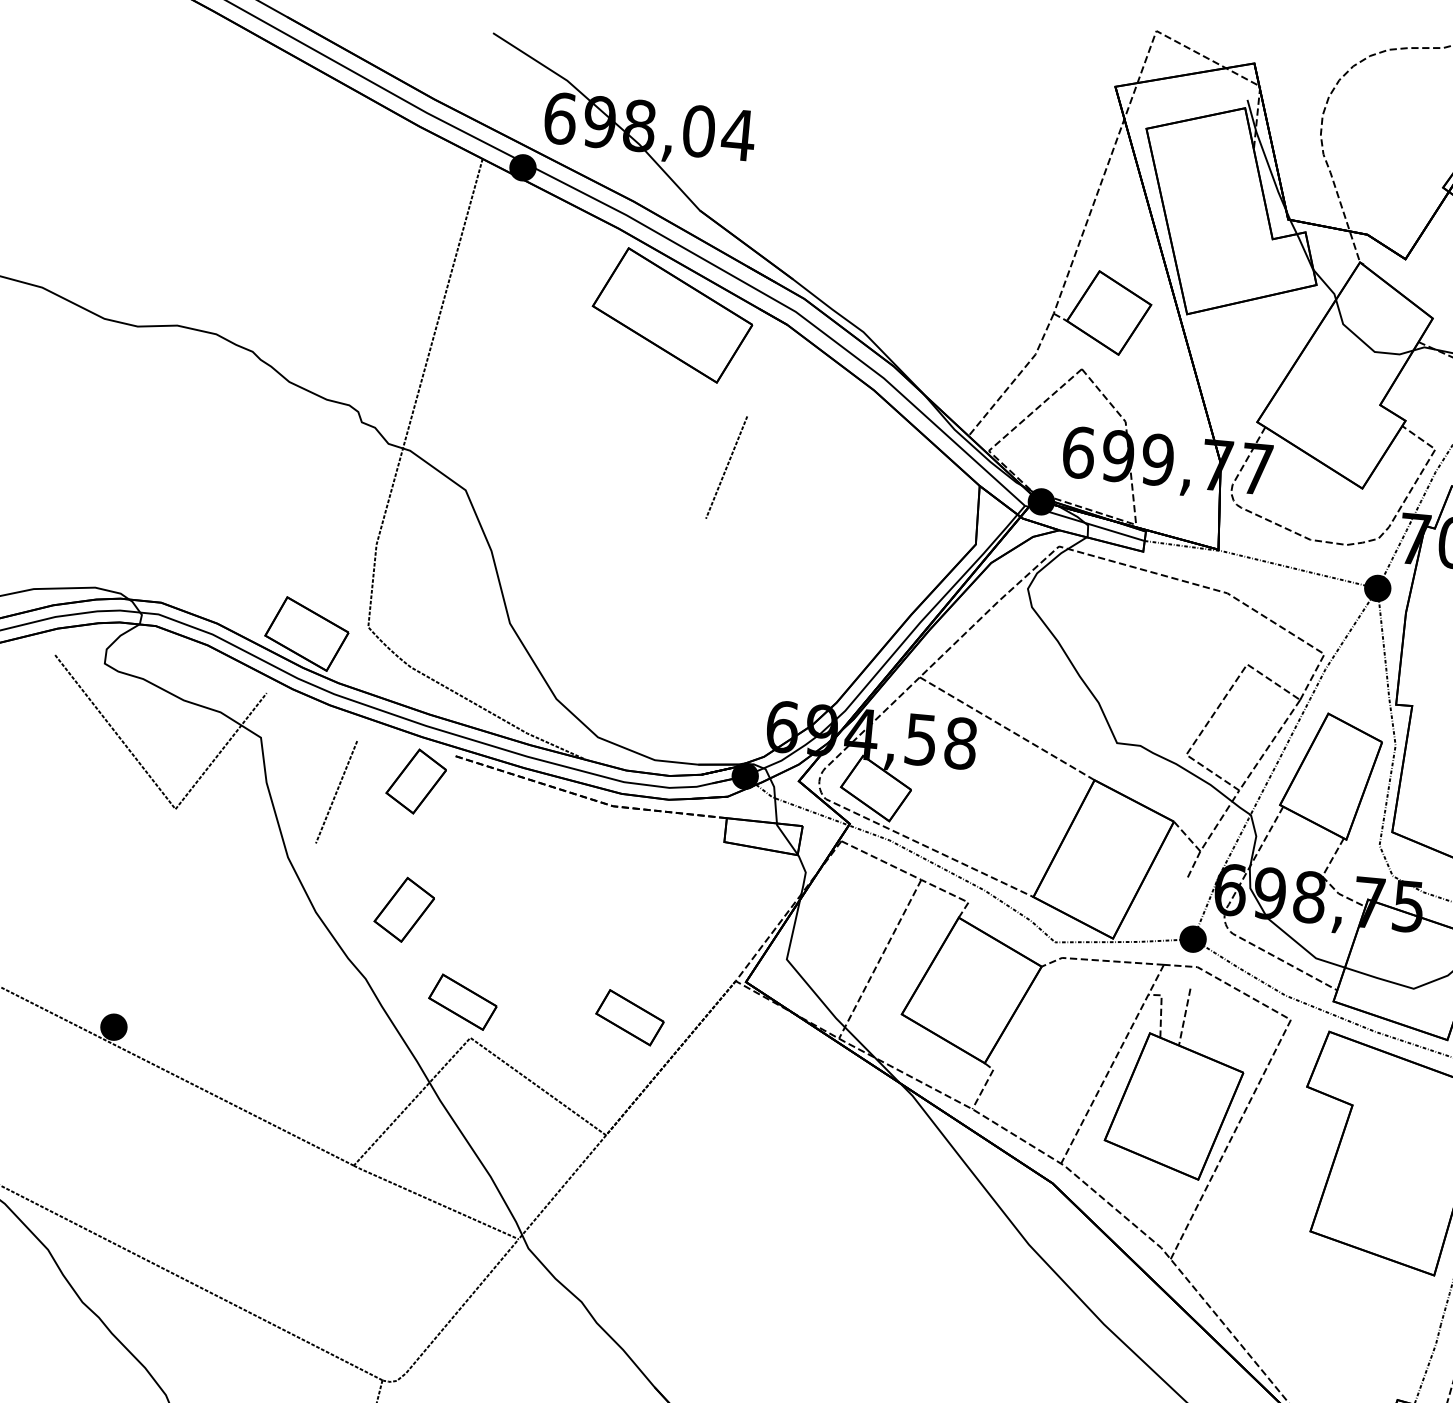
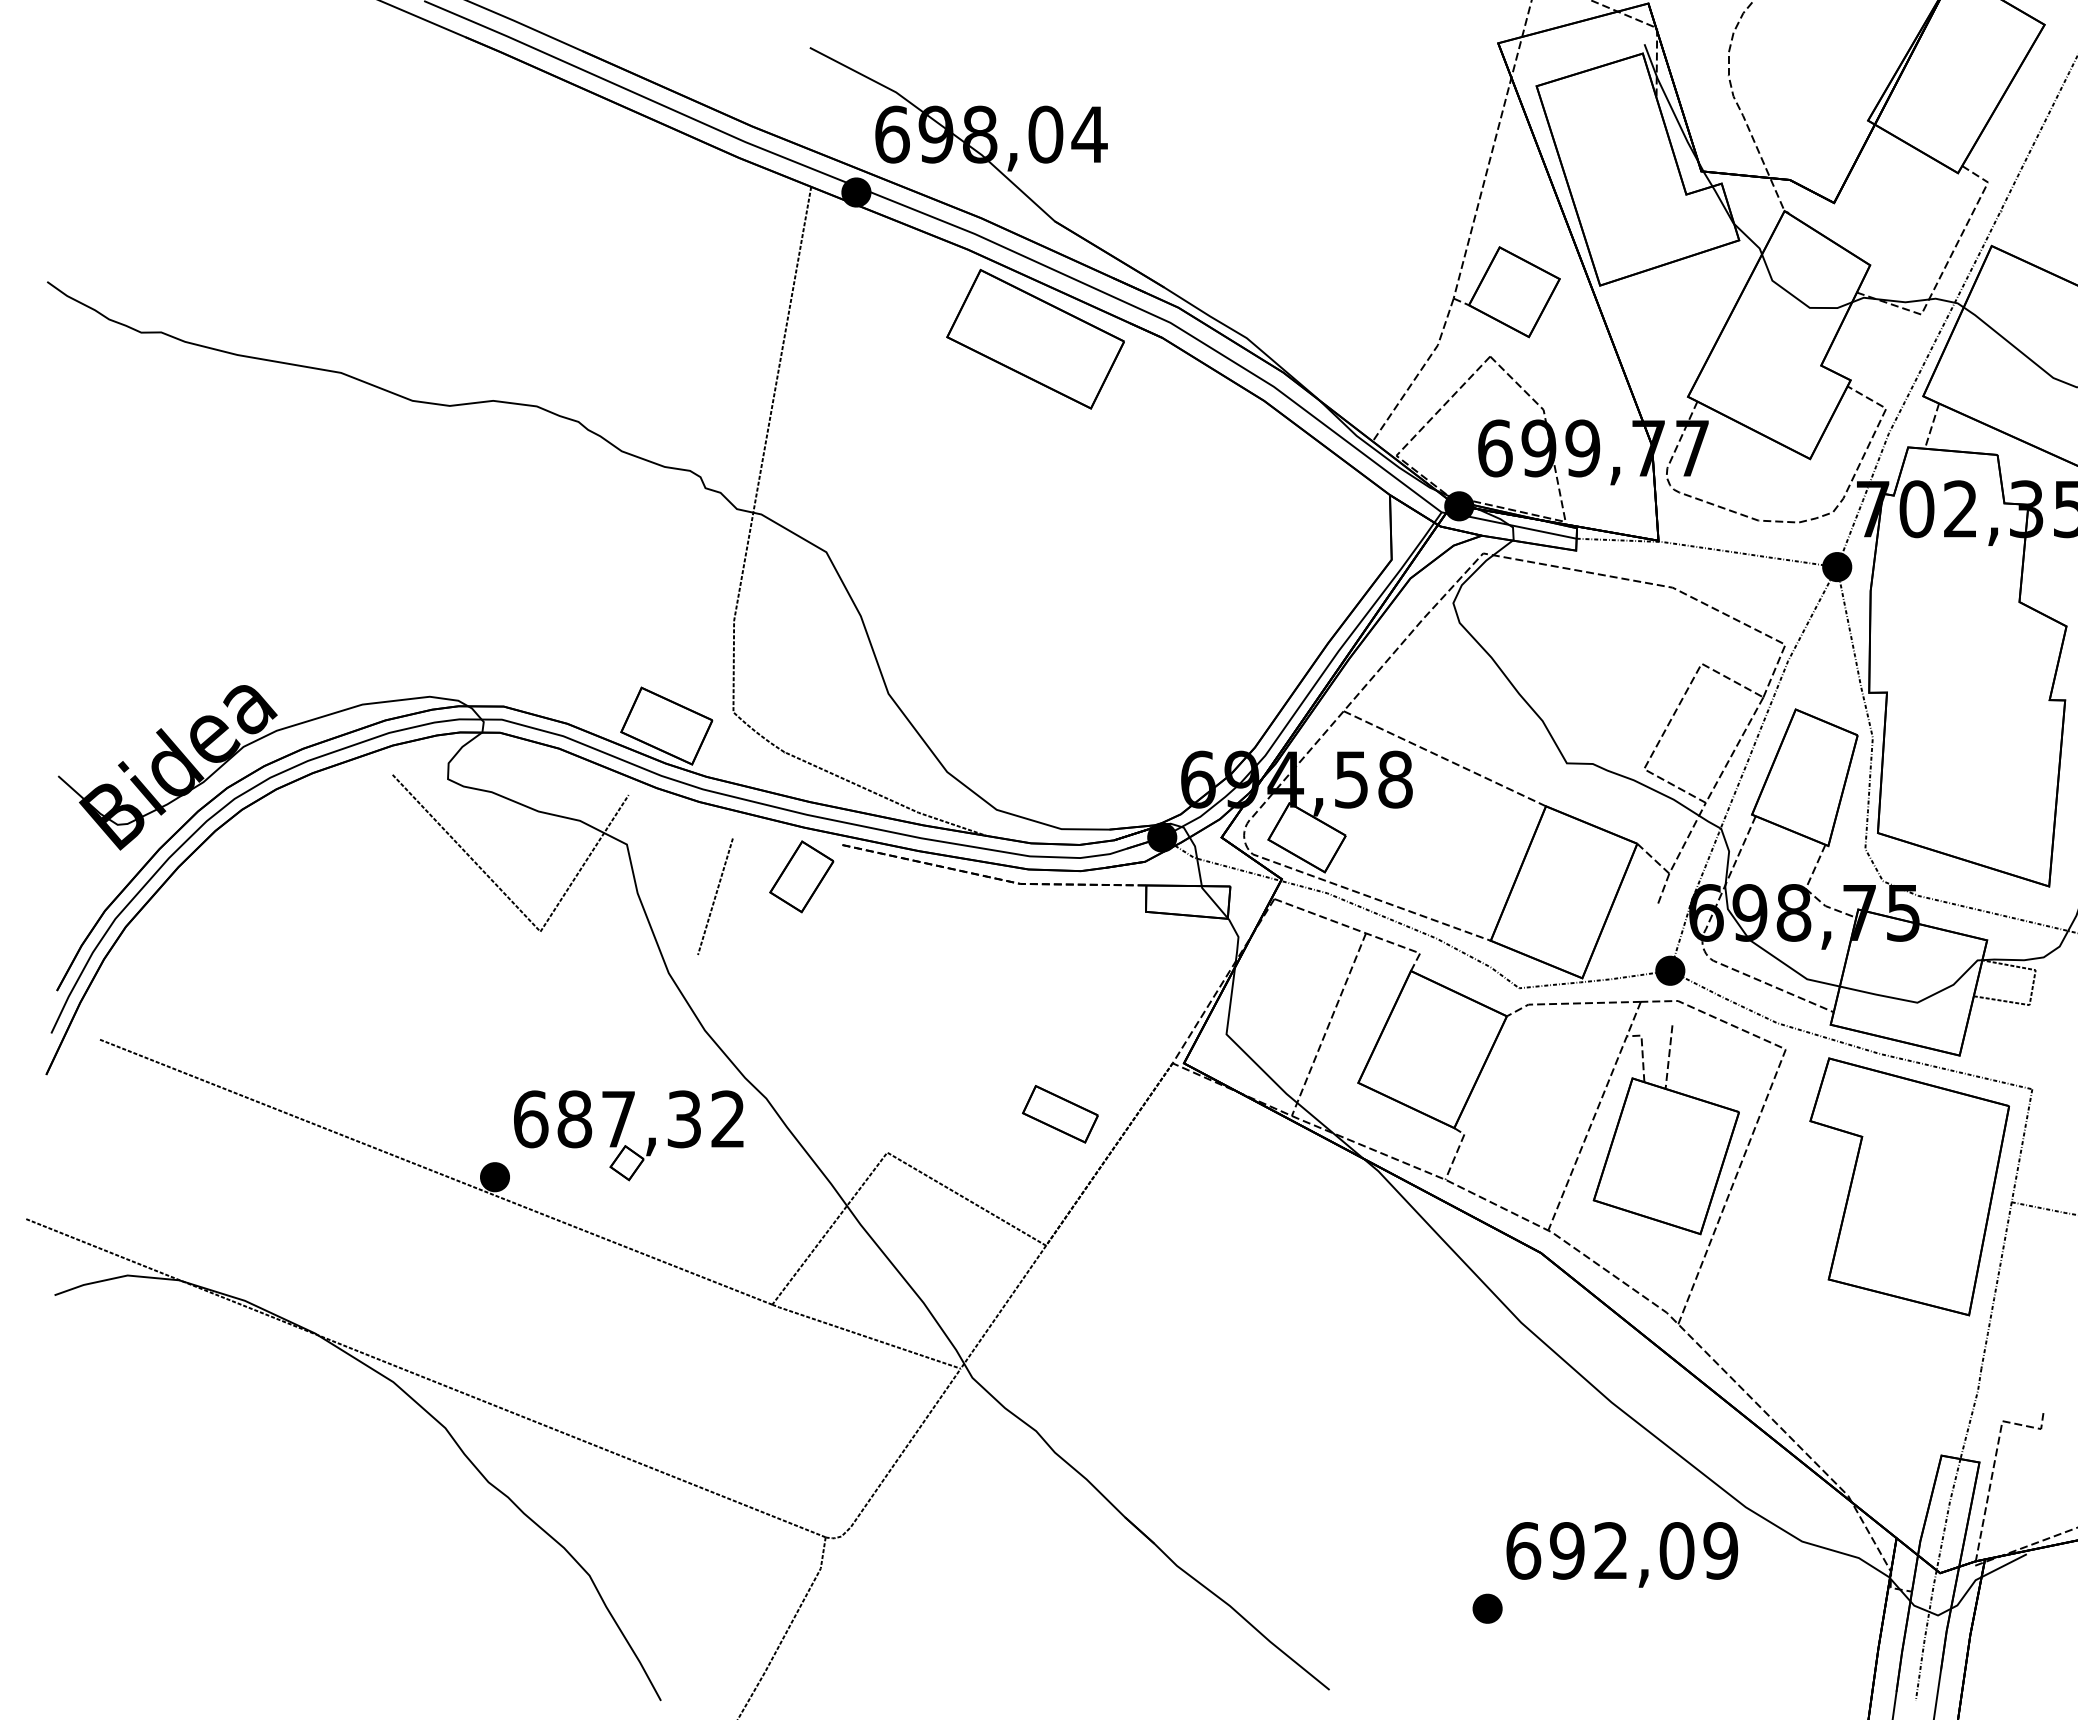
line: (726, 467) -> (1110, 500), removed
part: (404, 909) -> (801, 1018), removed
part: (231, 998) -> (621, 1133), added
part: (462, 1002) -> (875, 1114), removed

